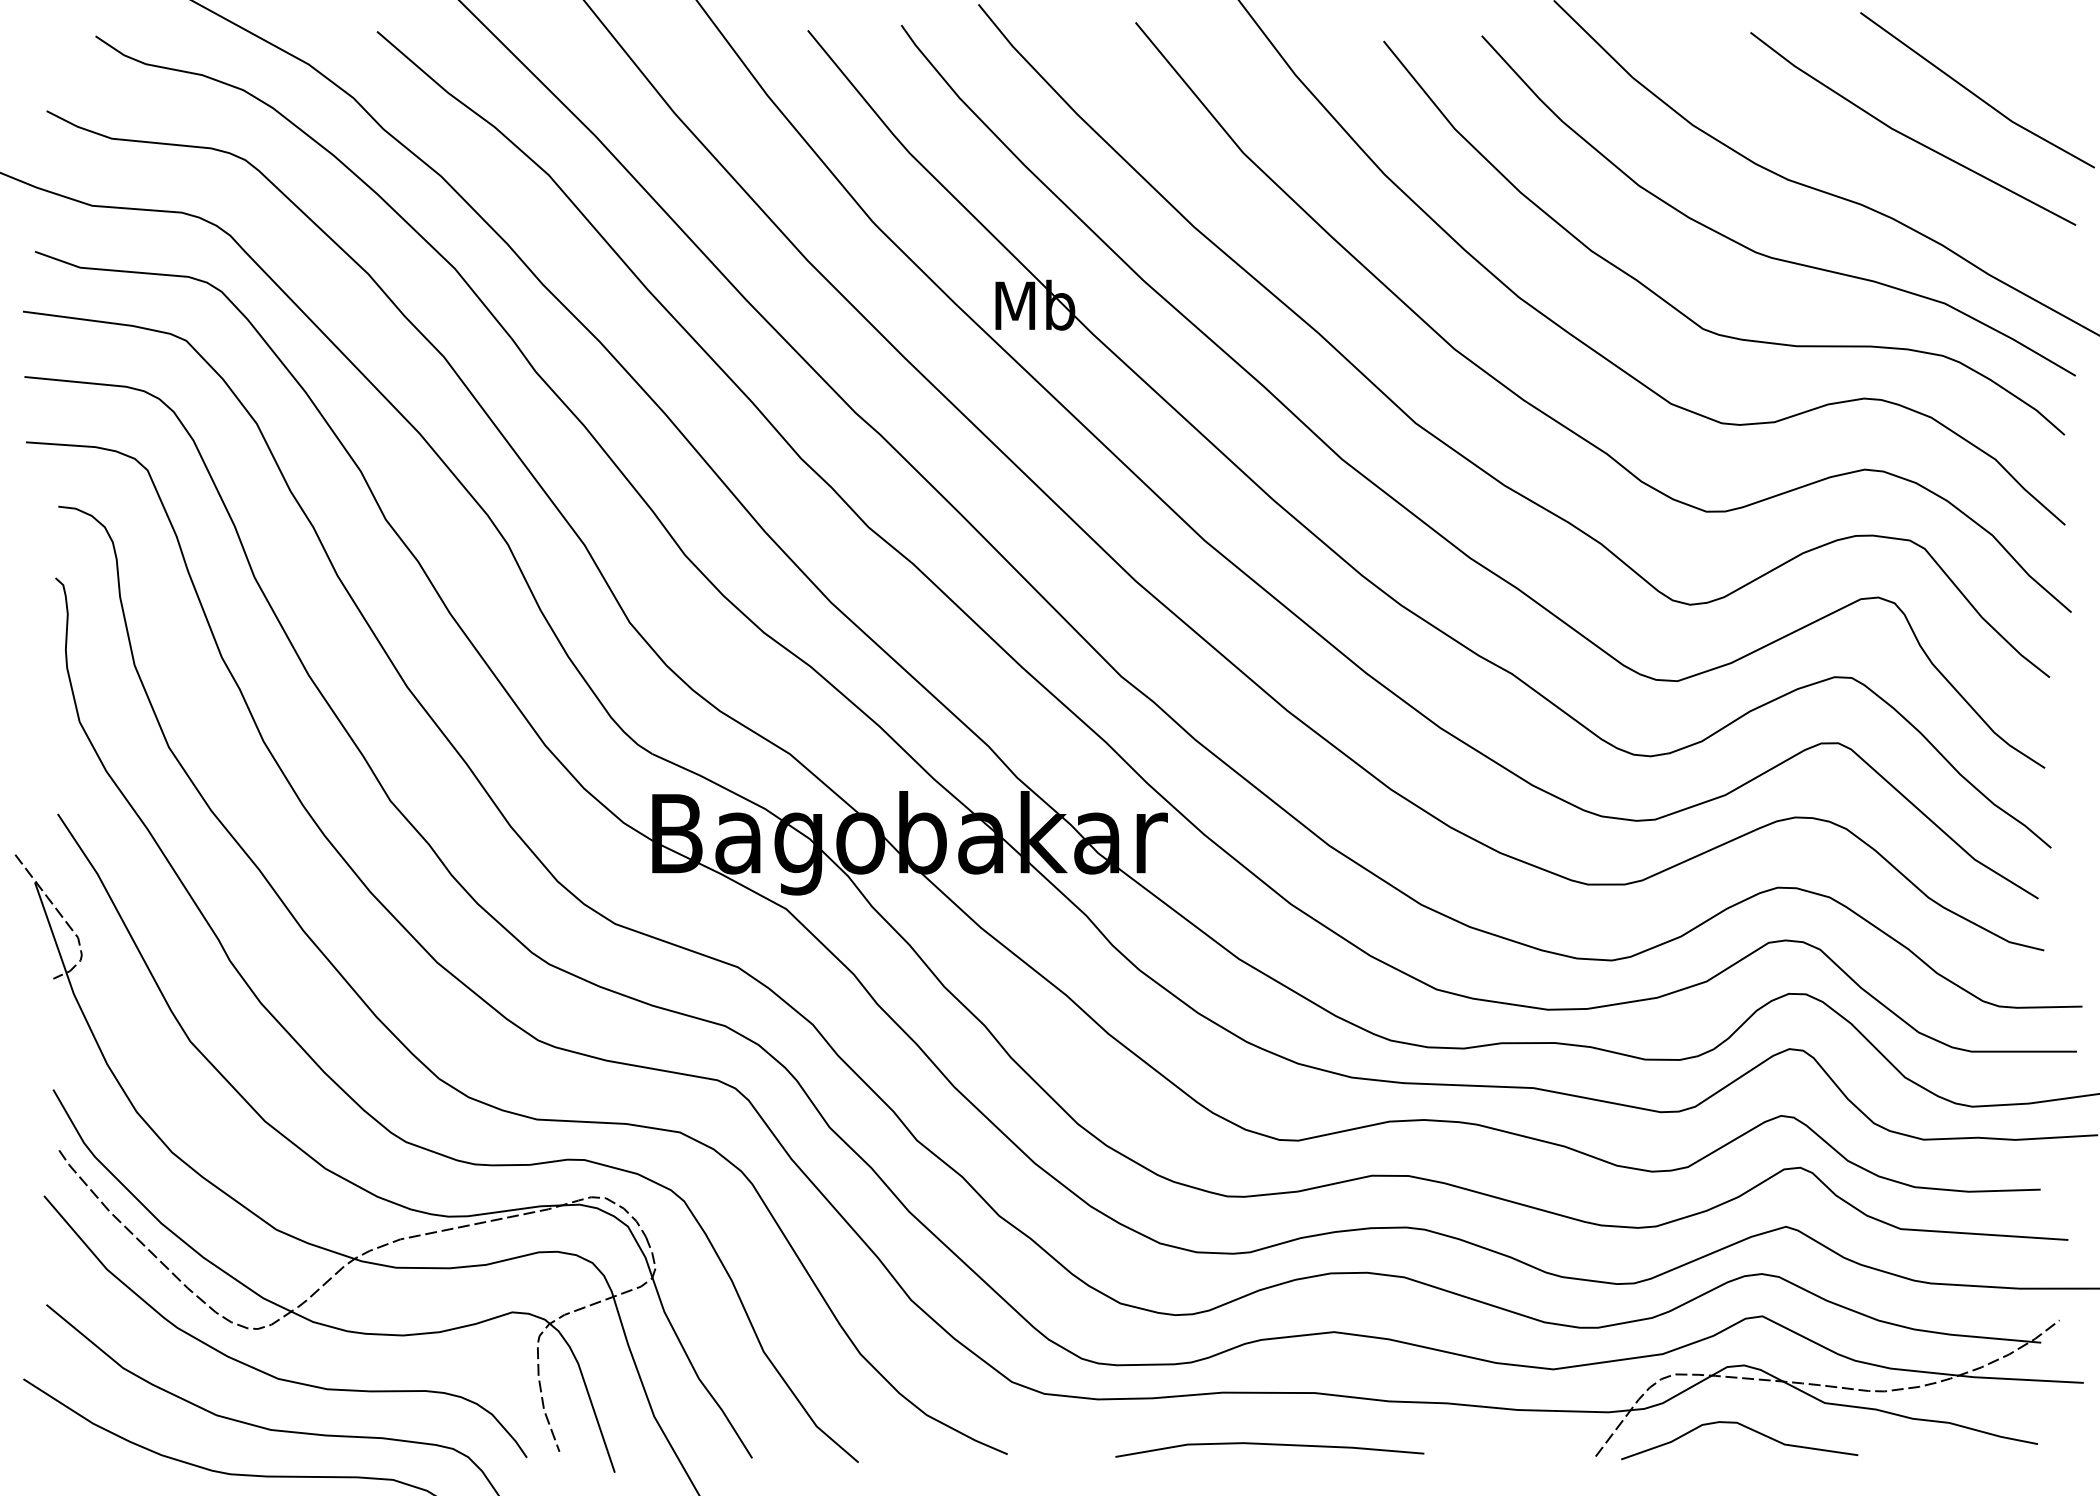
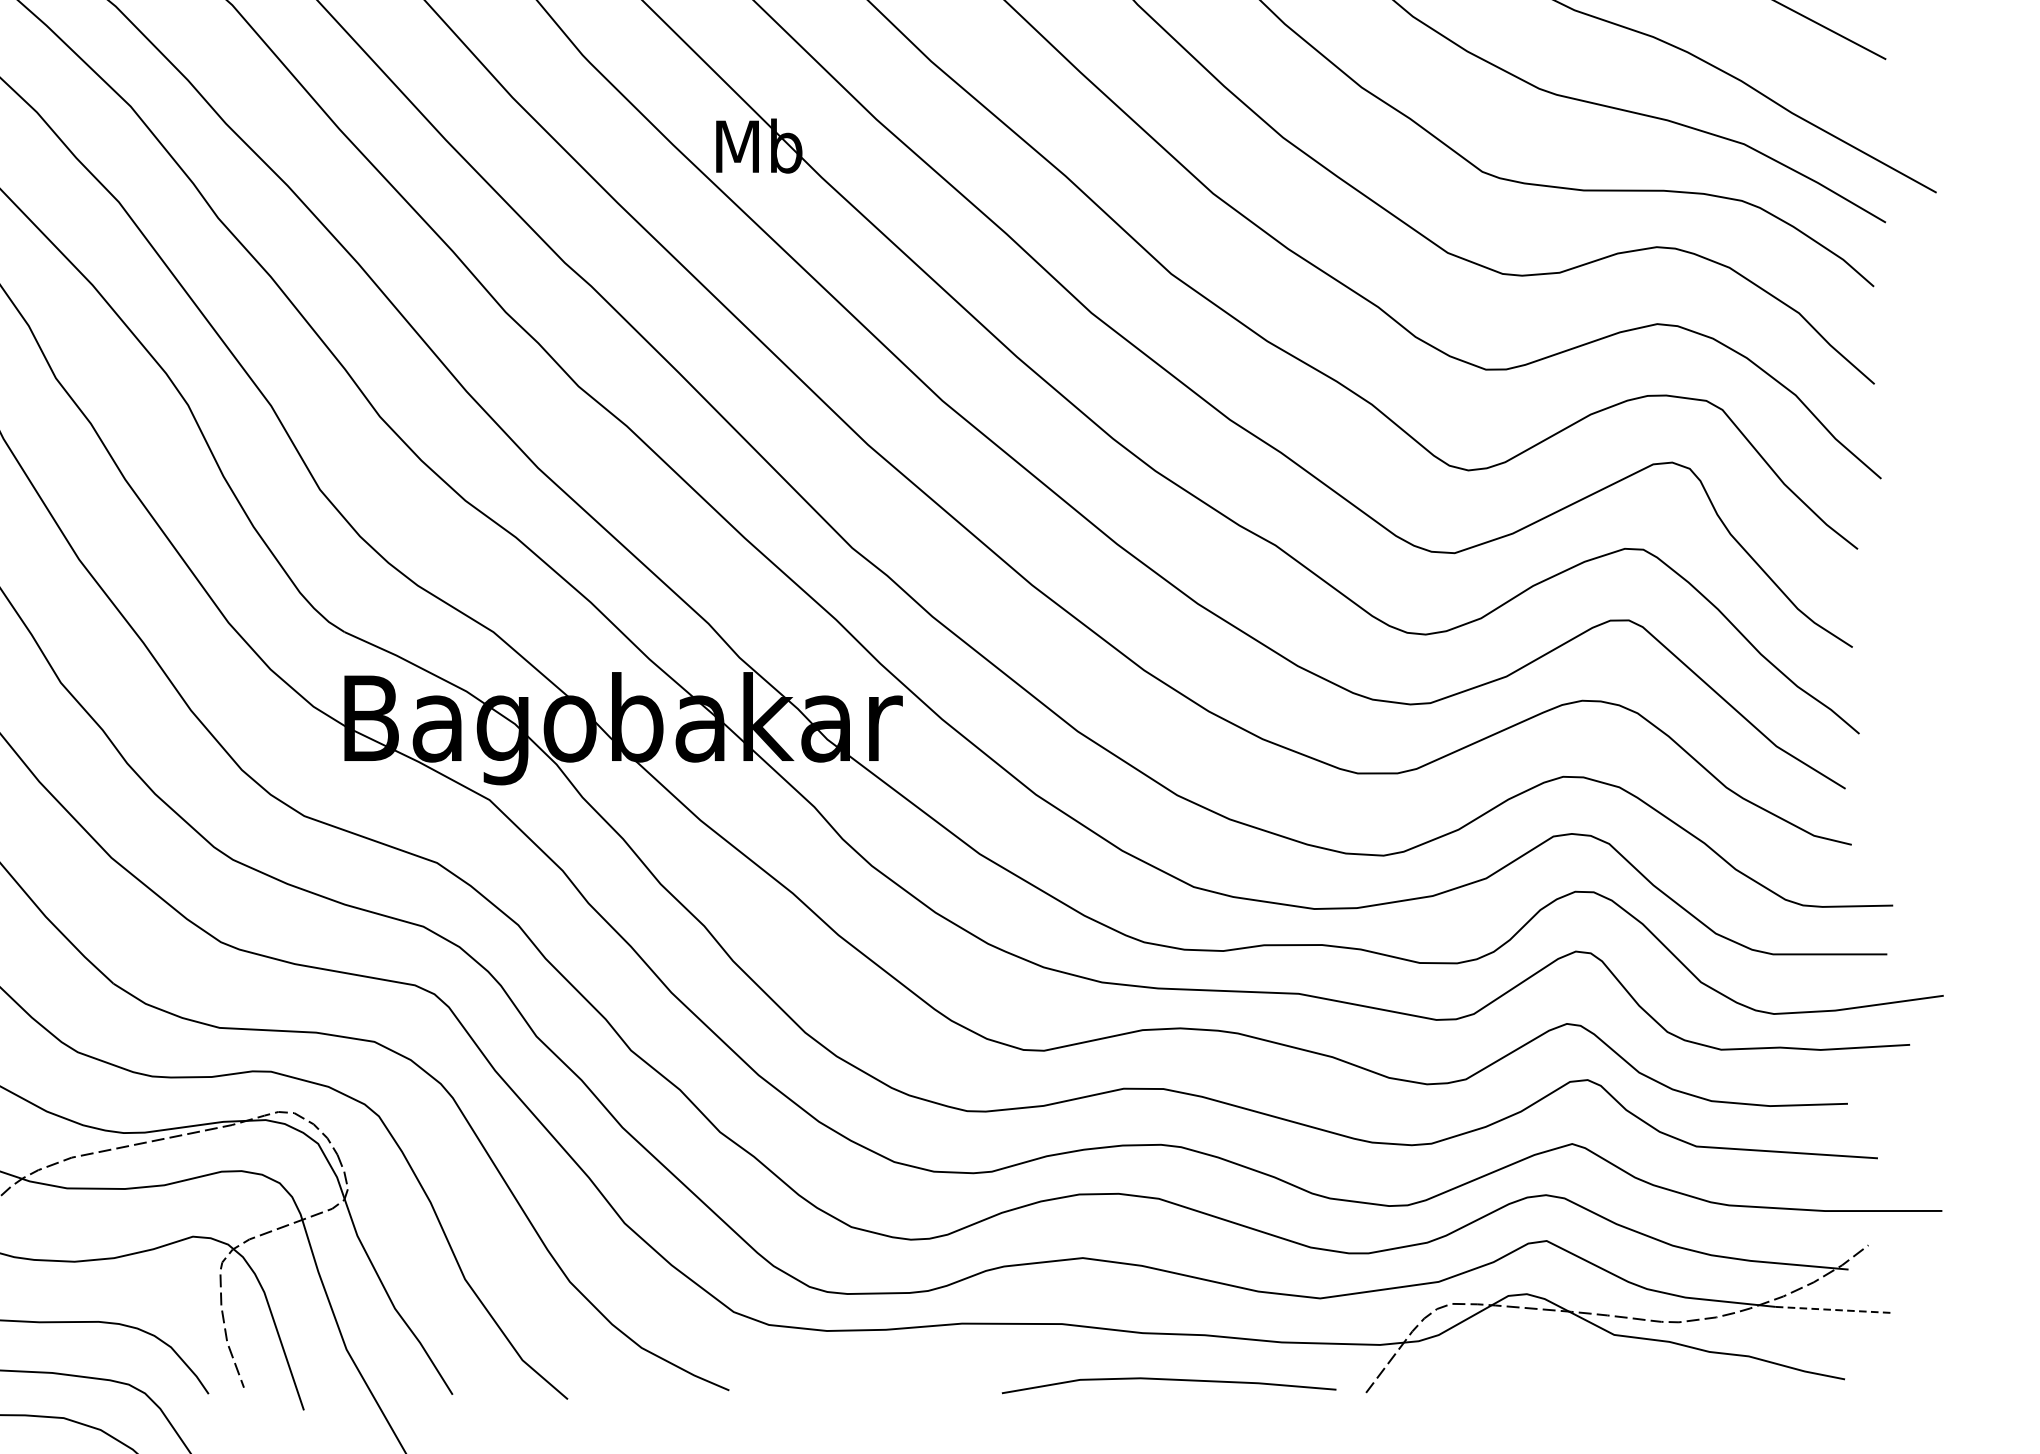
line: (2028, 1380) -> (1834, 1310), solid -> dashed
curve: (1746, 1428) -> (1529, 1362), removed
line: (1269, 1445) -> (1168, 1380), moved

